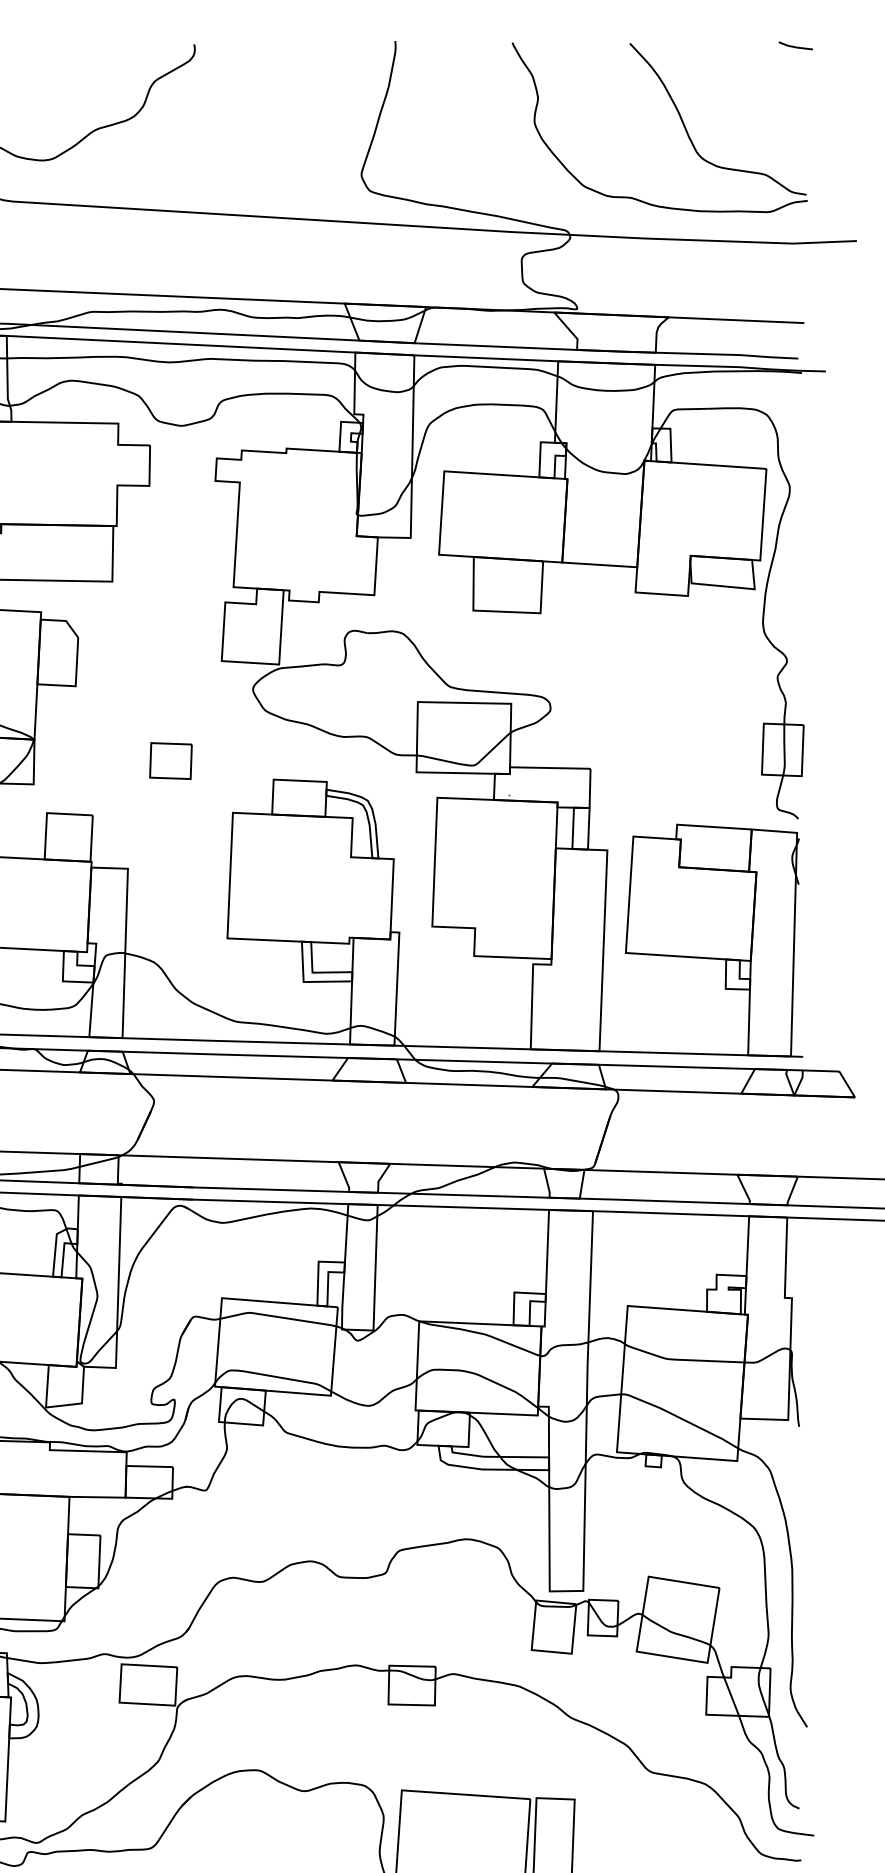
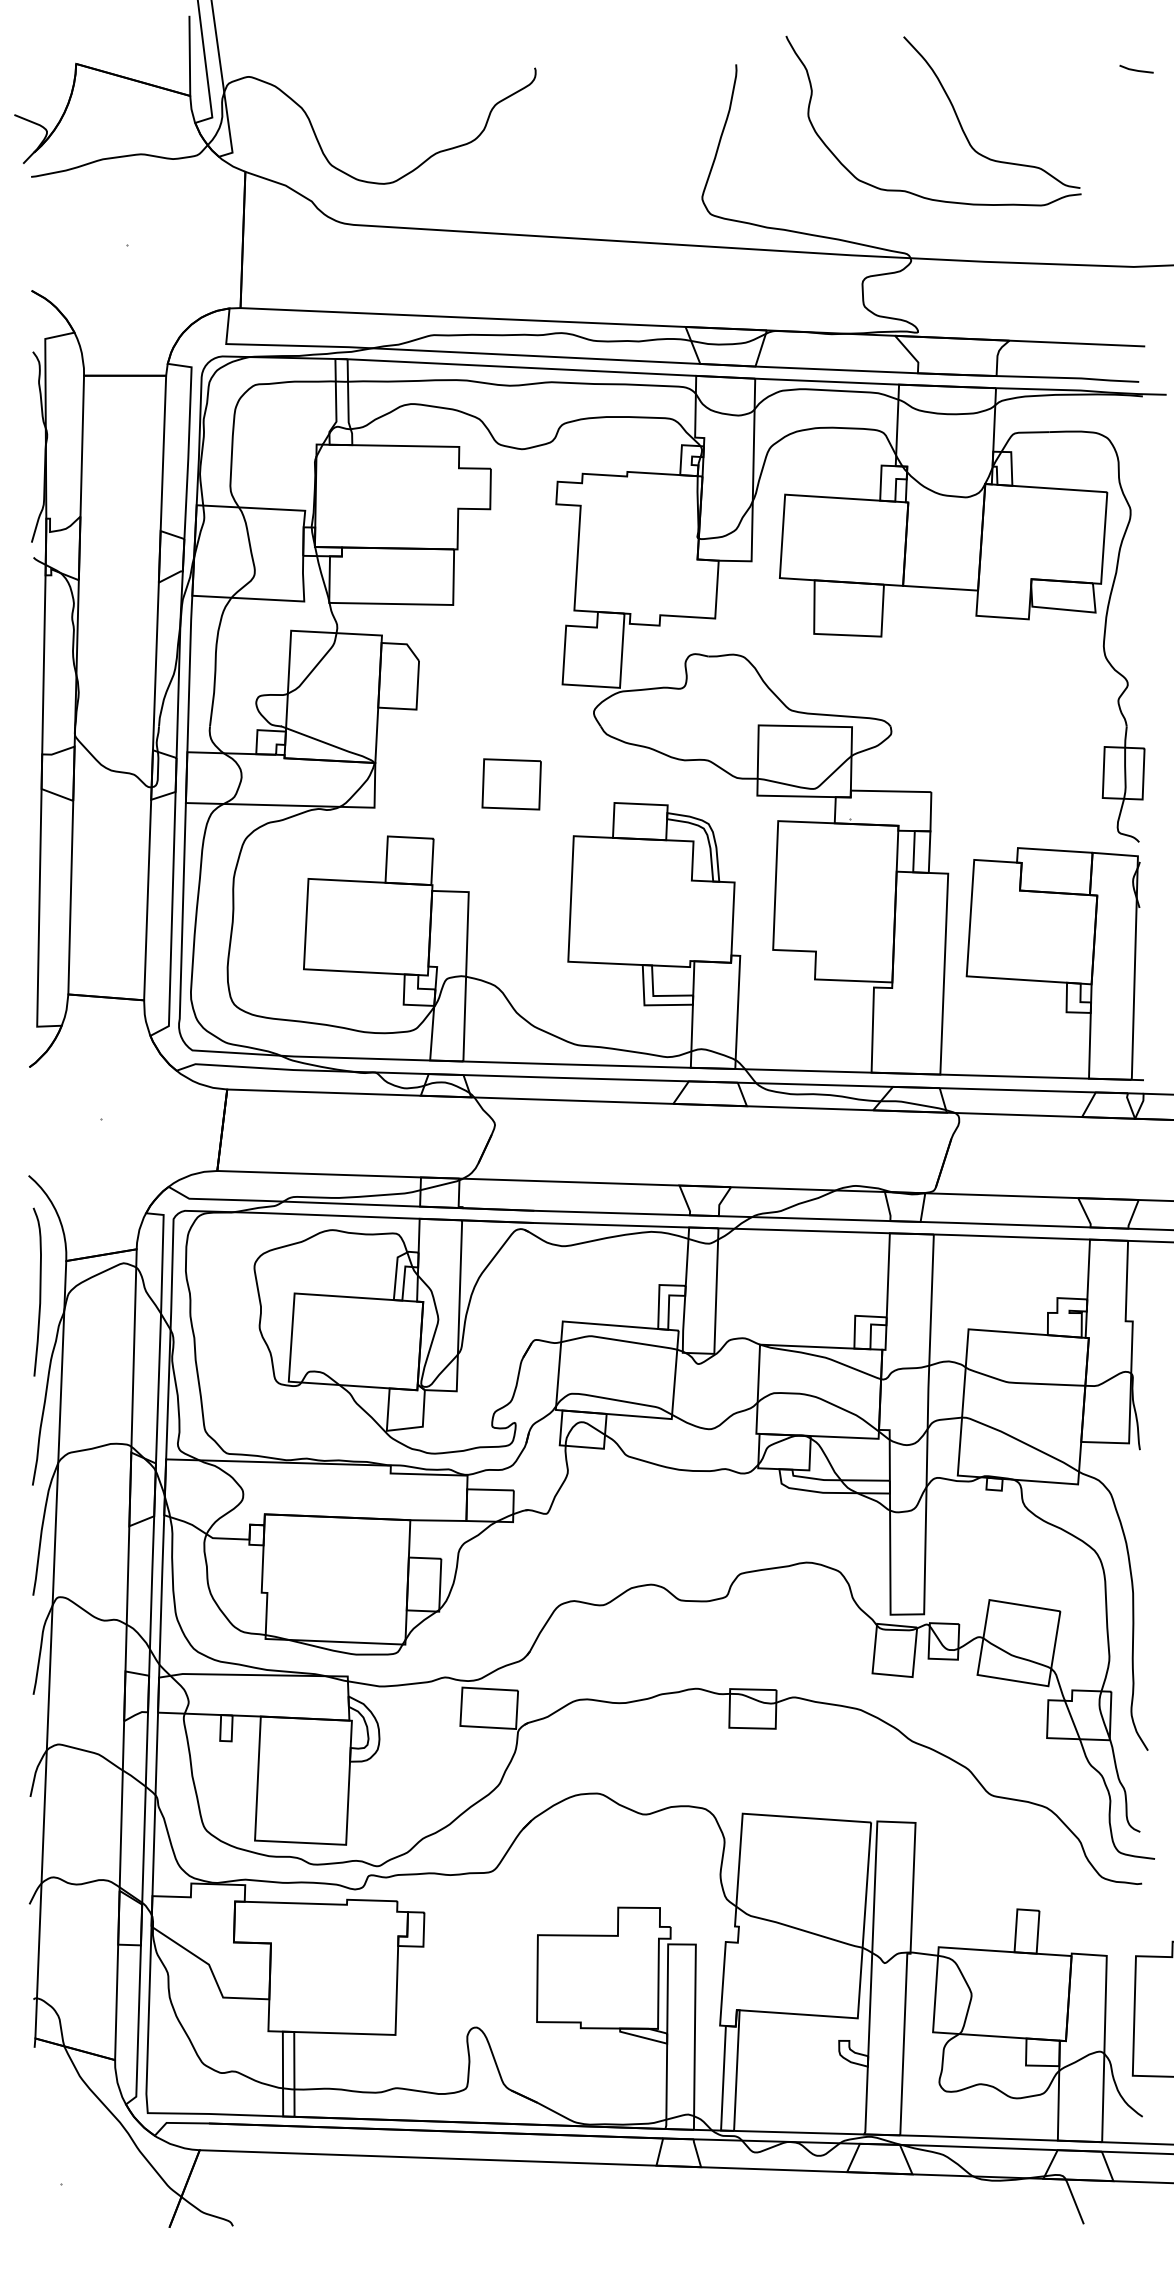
part: (679, 118) -> (953, 111), moved
part: (170, 761) -> (511, 784), size x1.4

